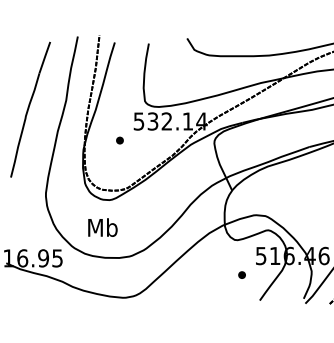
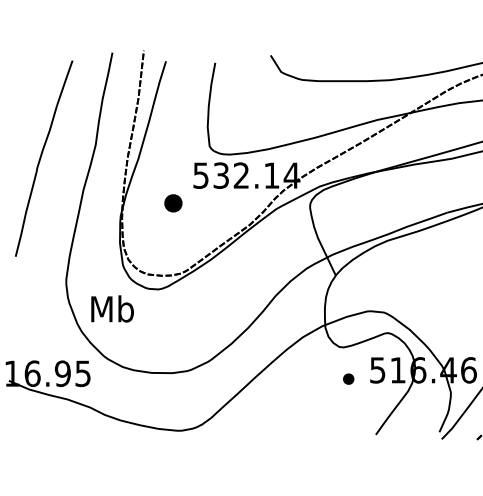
part: (119, 140) -> (172, 203), size x1.6
text: (102, 227) -> (111, 308), moved
part: (241, 274) -> (347, 378), moved

